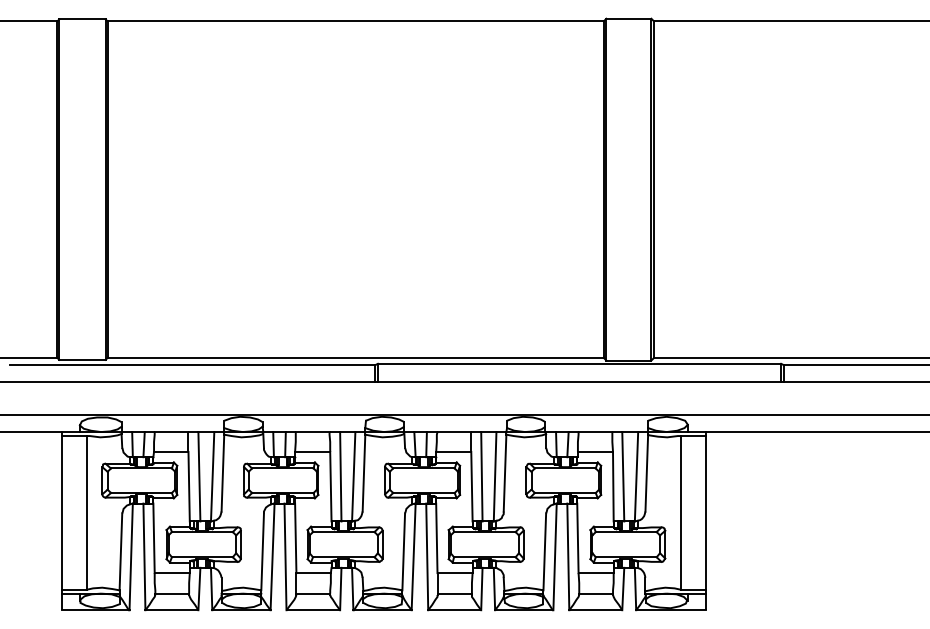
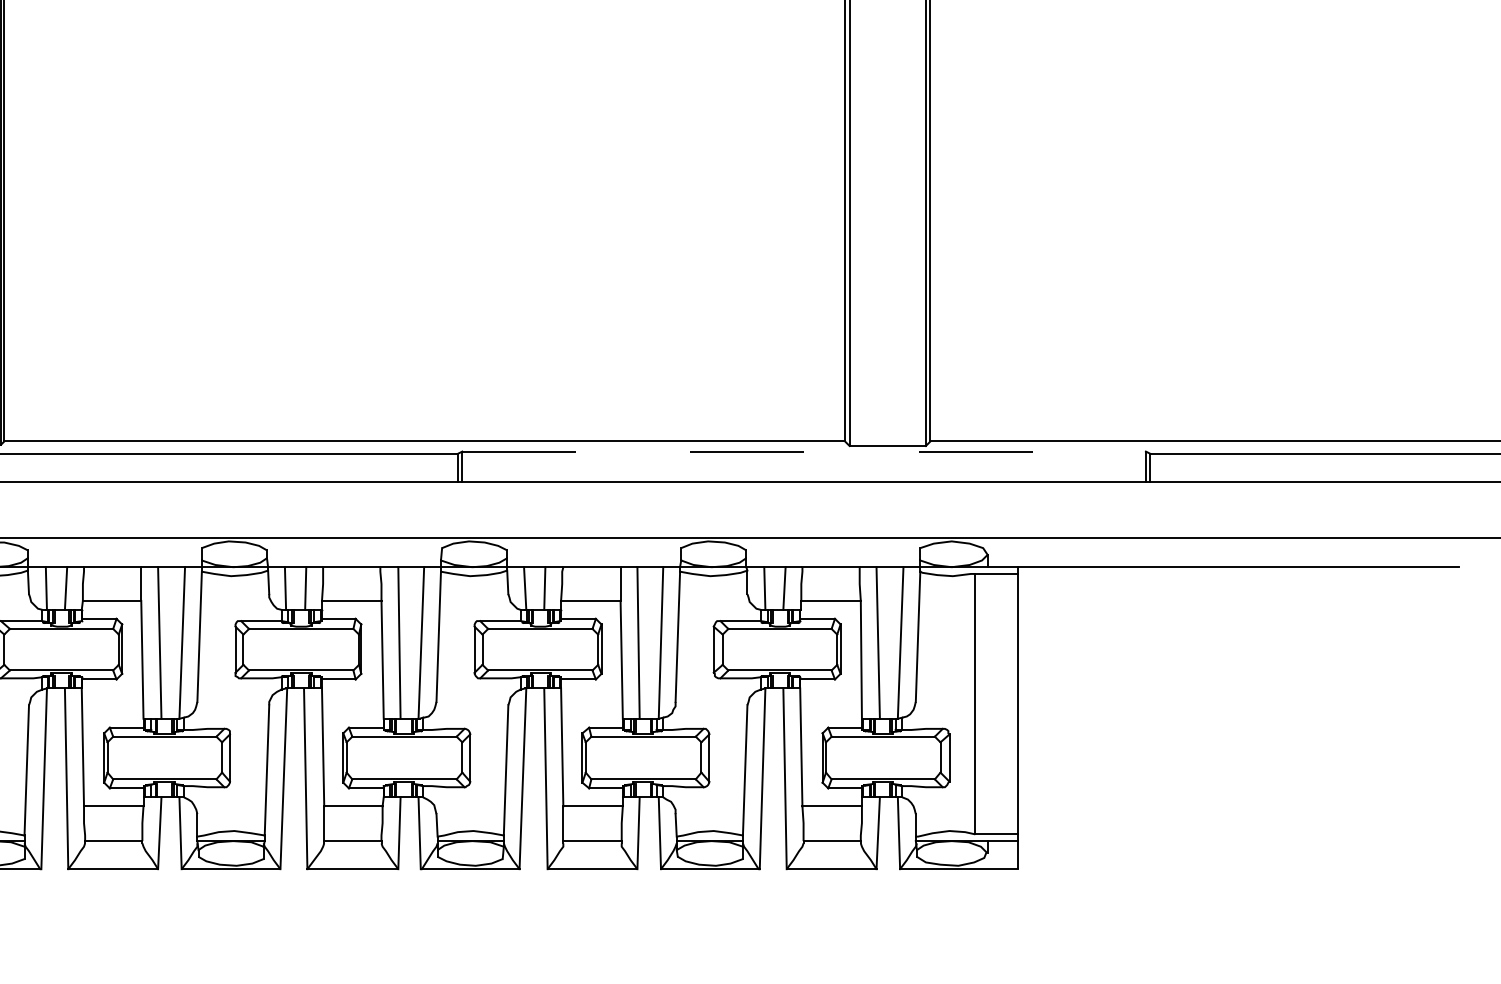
line: (579, 363) -> (804, 451), solid -> dashed

